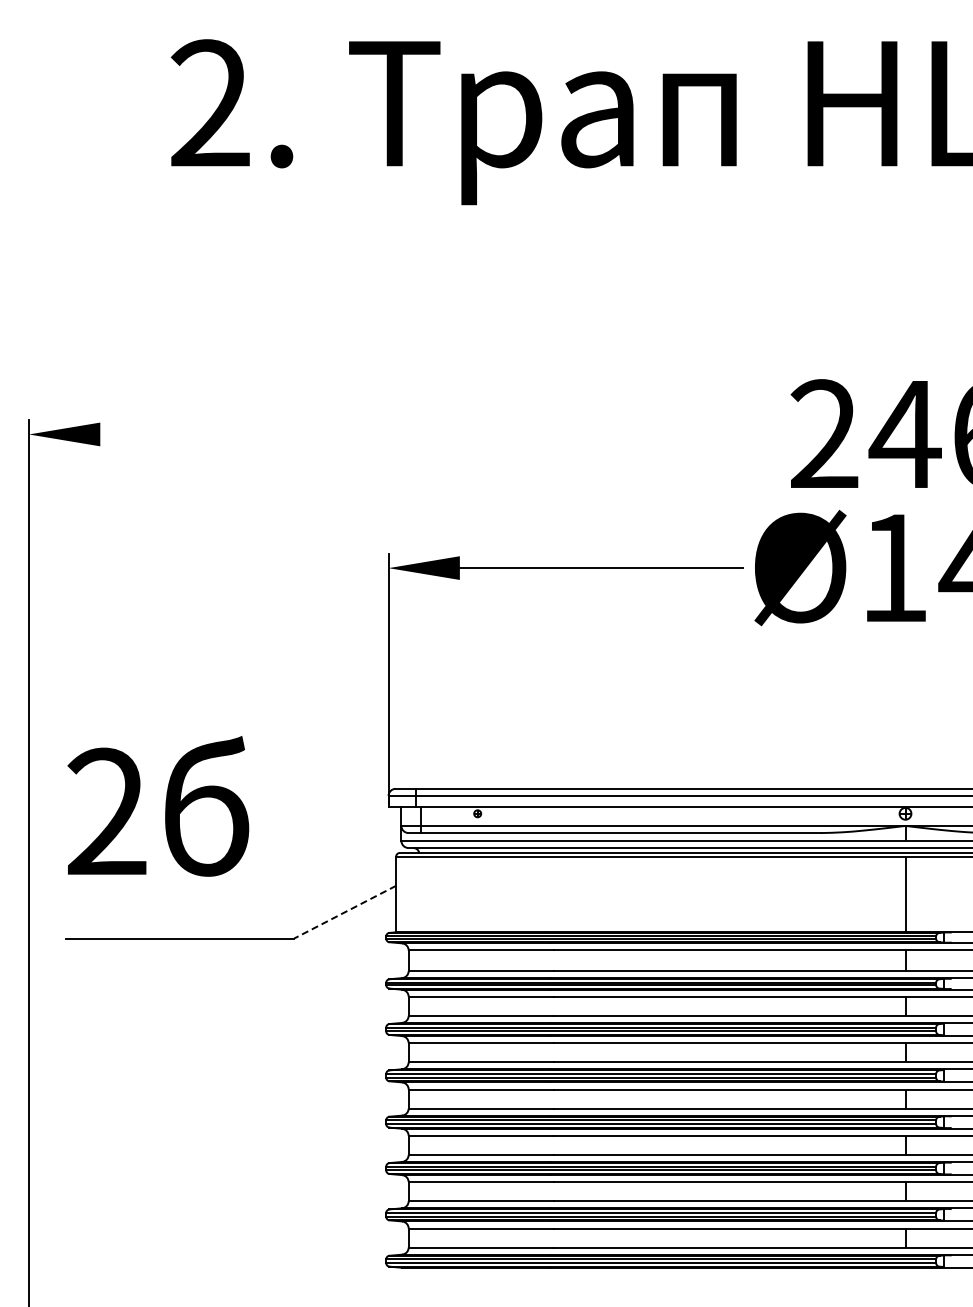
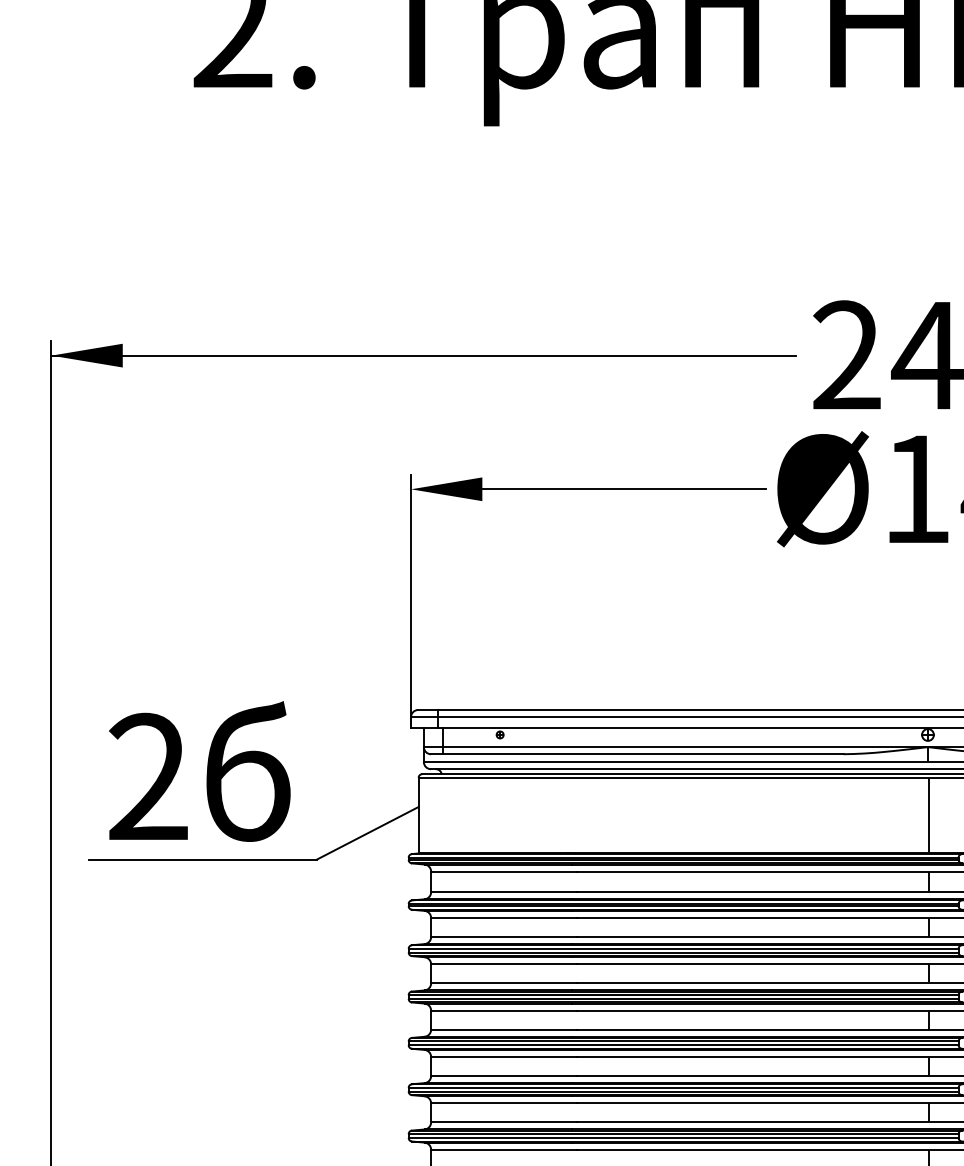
line: (401, 434) -> (423, 355), added
text: (158, 806) -> (199, 771), moved
line: (344, 912) -> (366, 833), dashed -> solid

